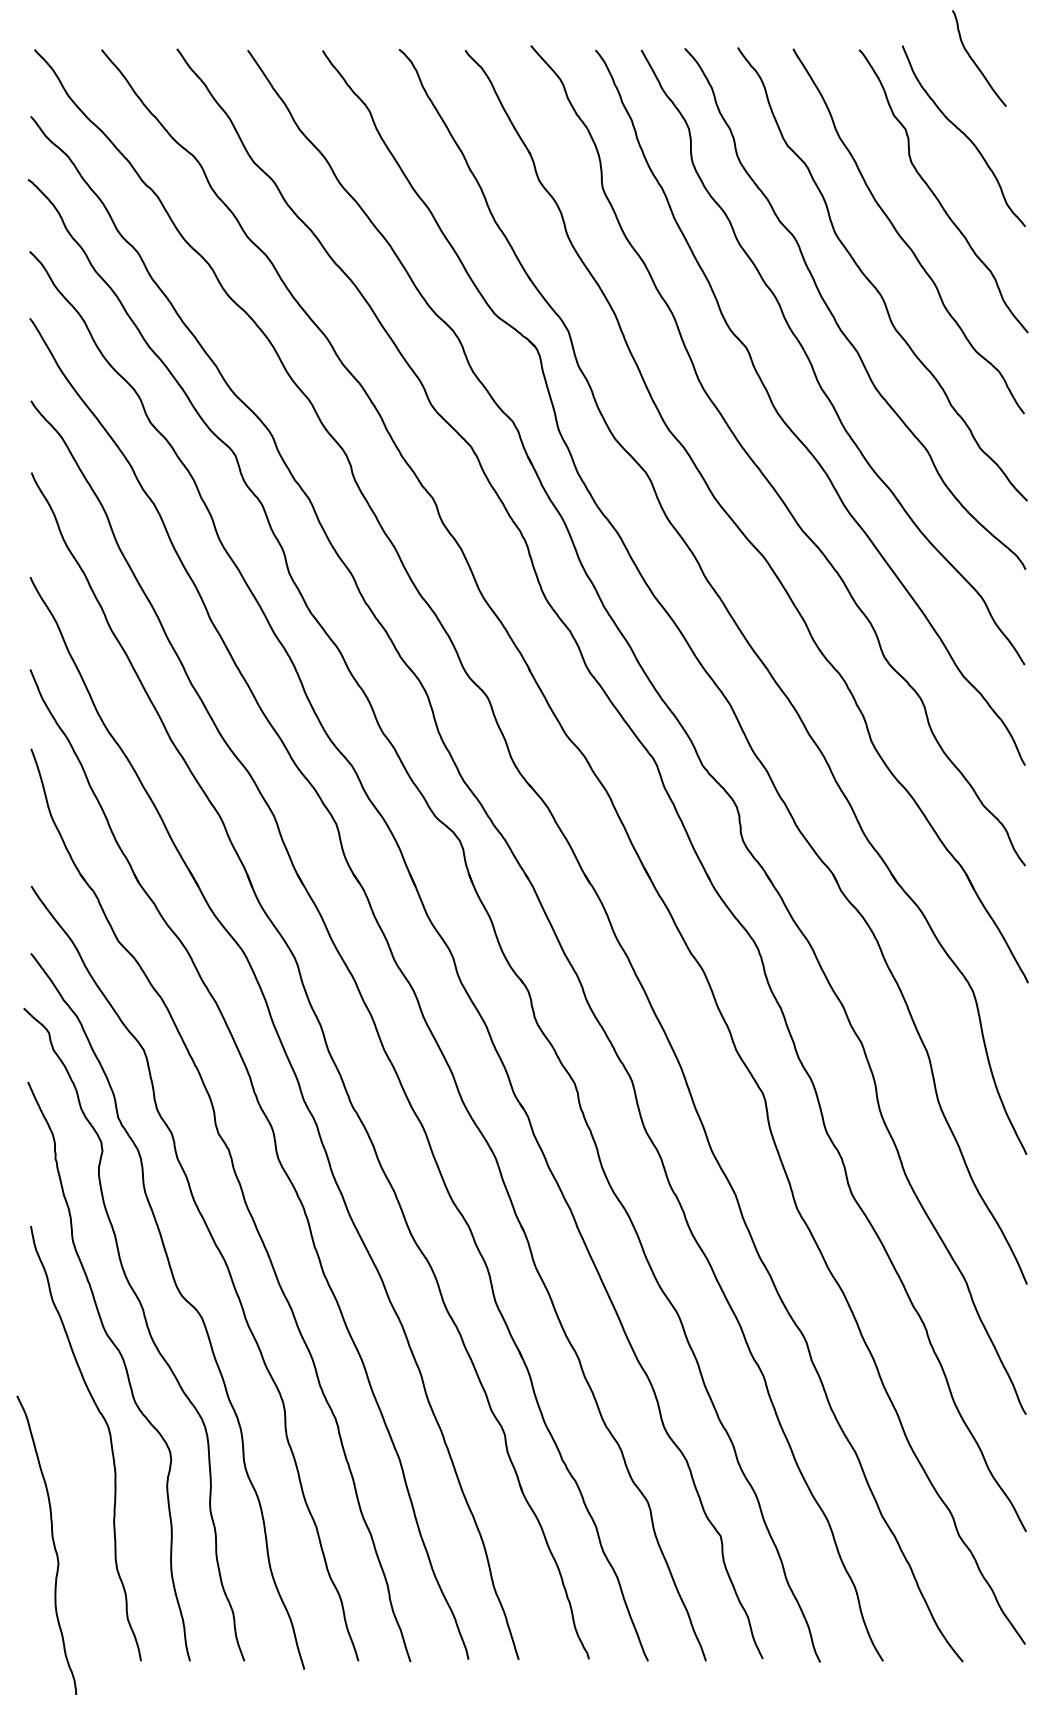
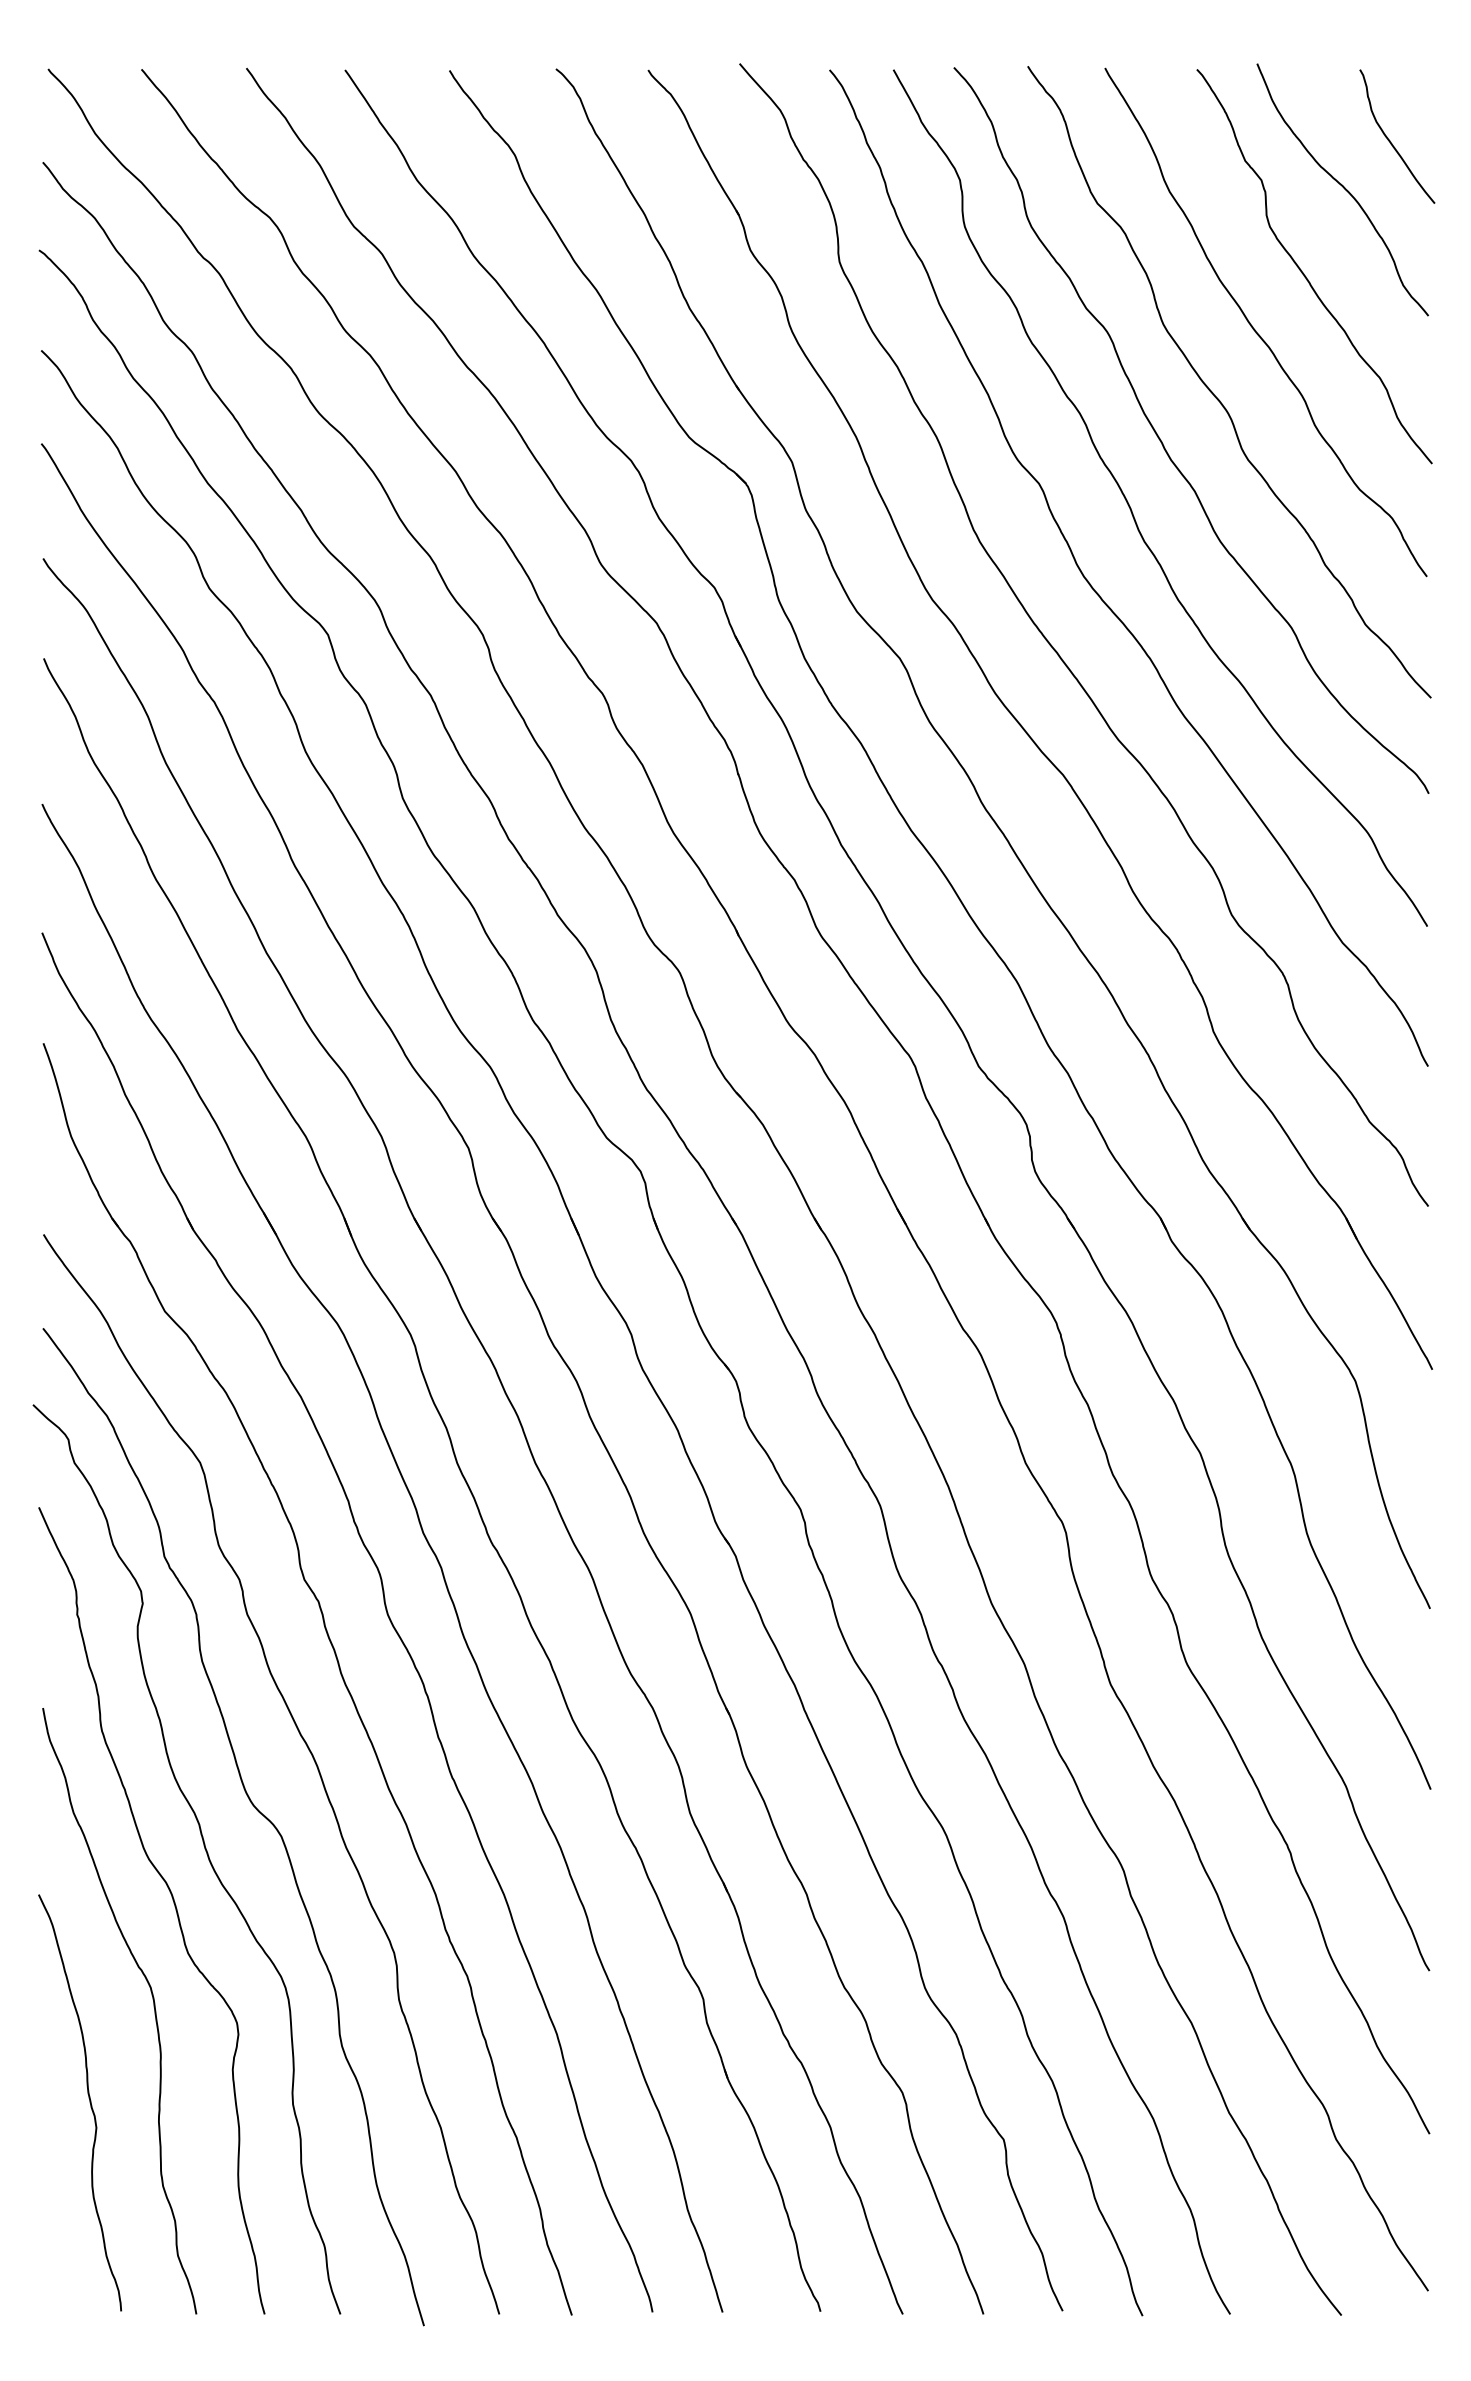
curve: (974, 61) -> (1390, 140), moved
curve: (52, 1542) -> (88, 2098), moved

